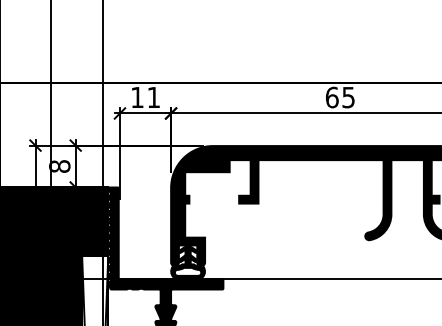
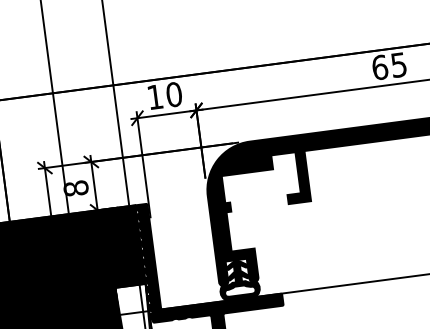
text: (153, 97) -> (173, 94), 11 -> 10

